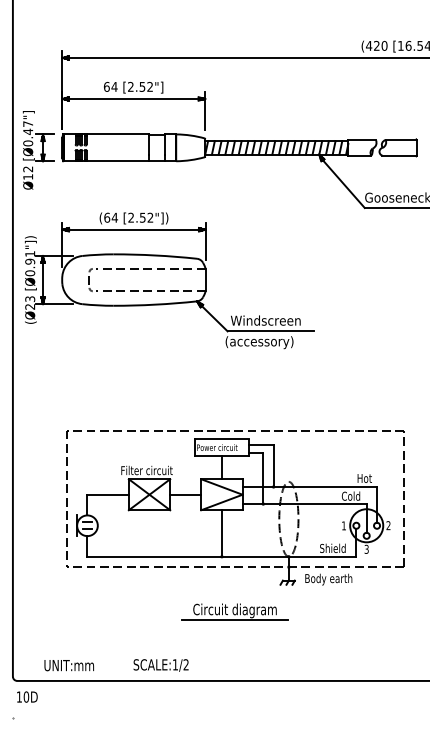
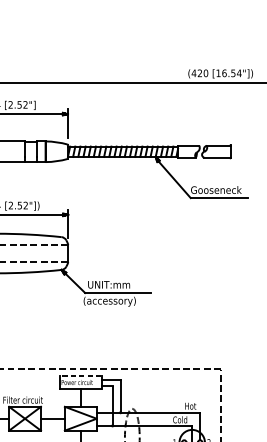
text: (265, 320) -> (114, 284), Windscreen -> UNIT:mm
line: (221, 439) -> (80, 376), solid -> dashed

